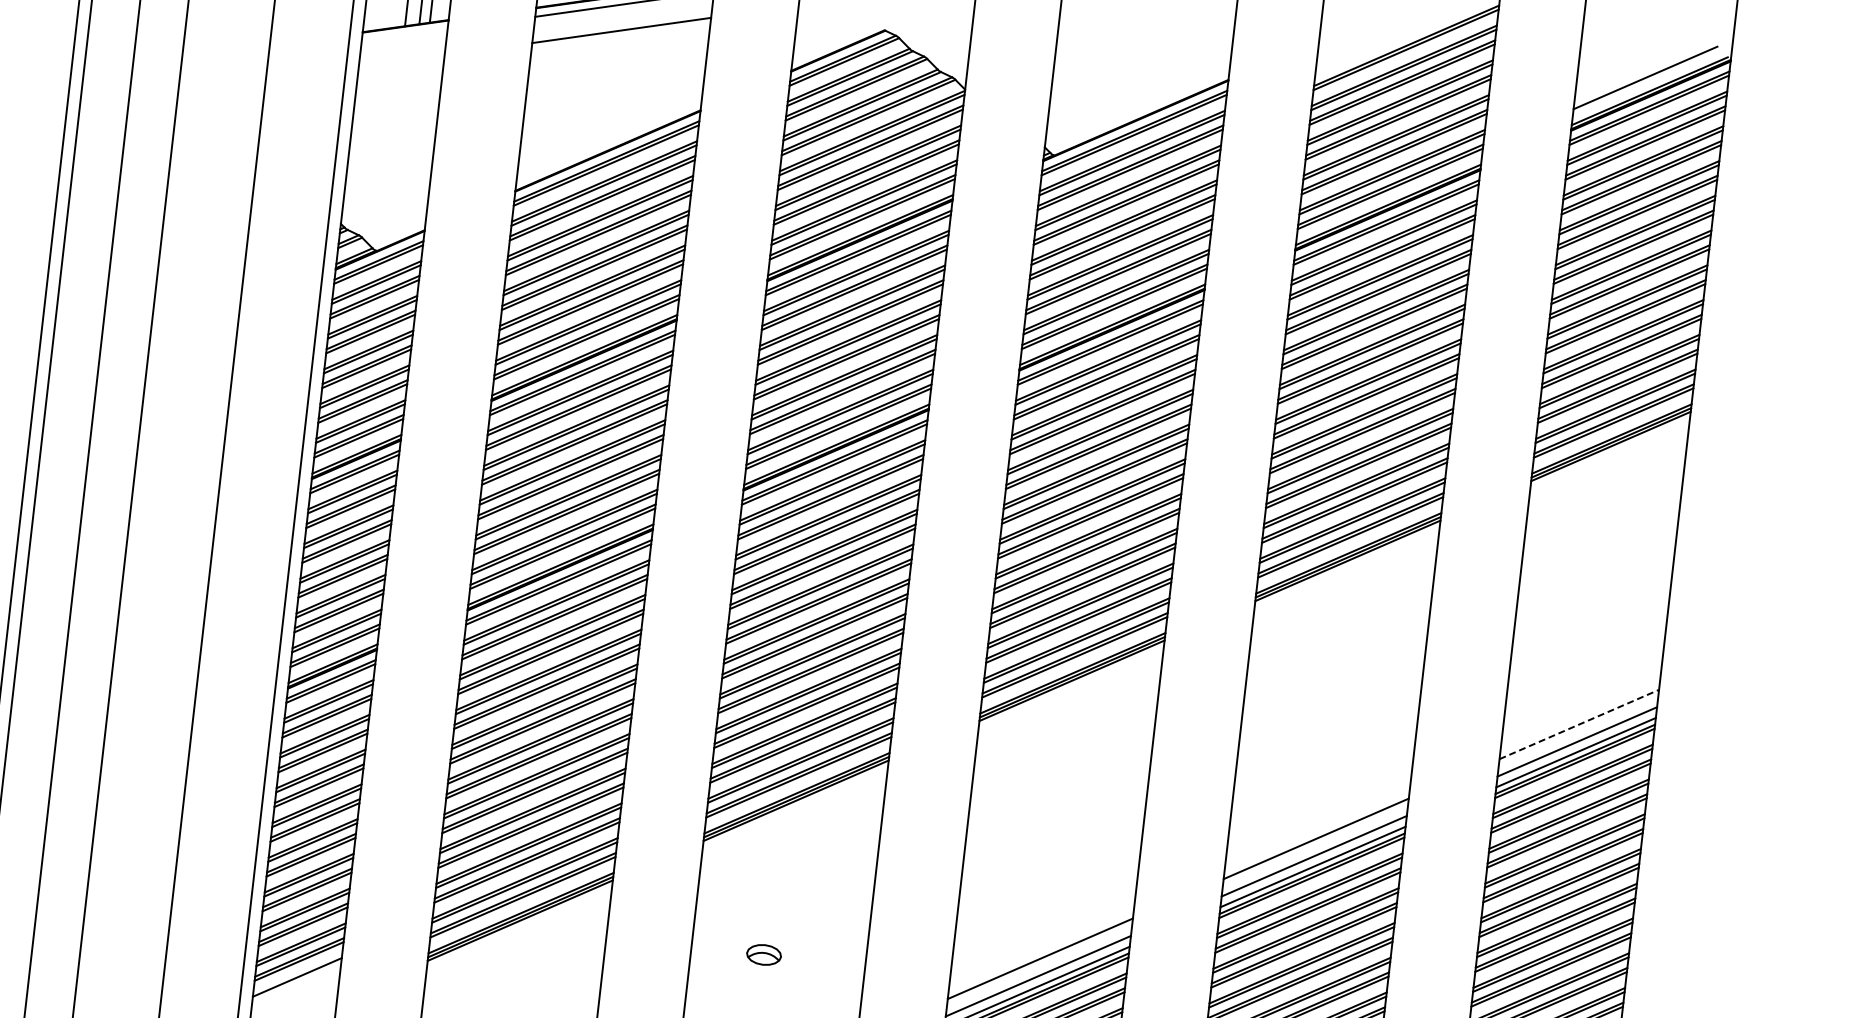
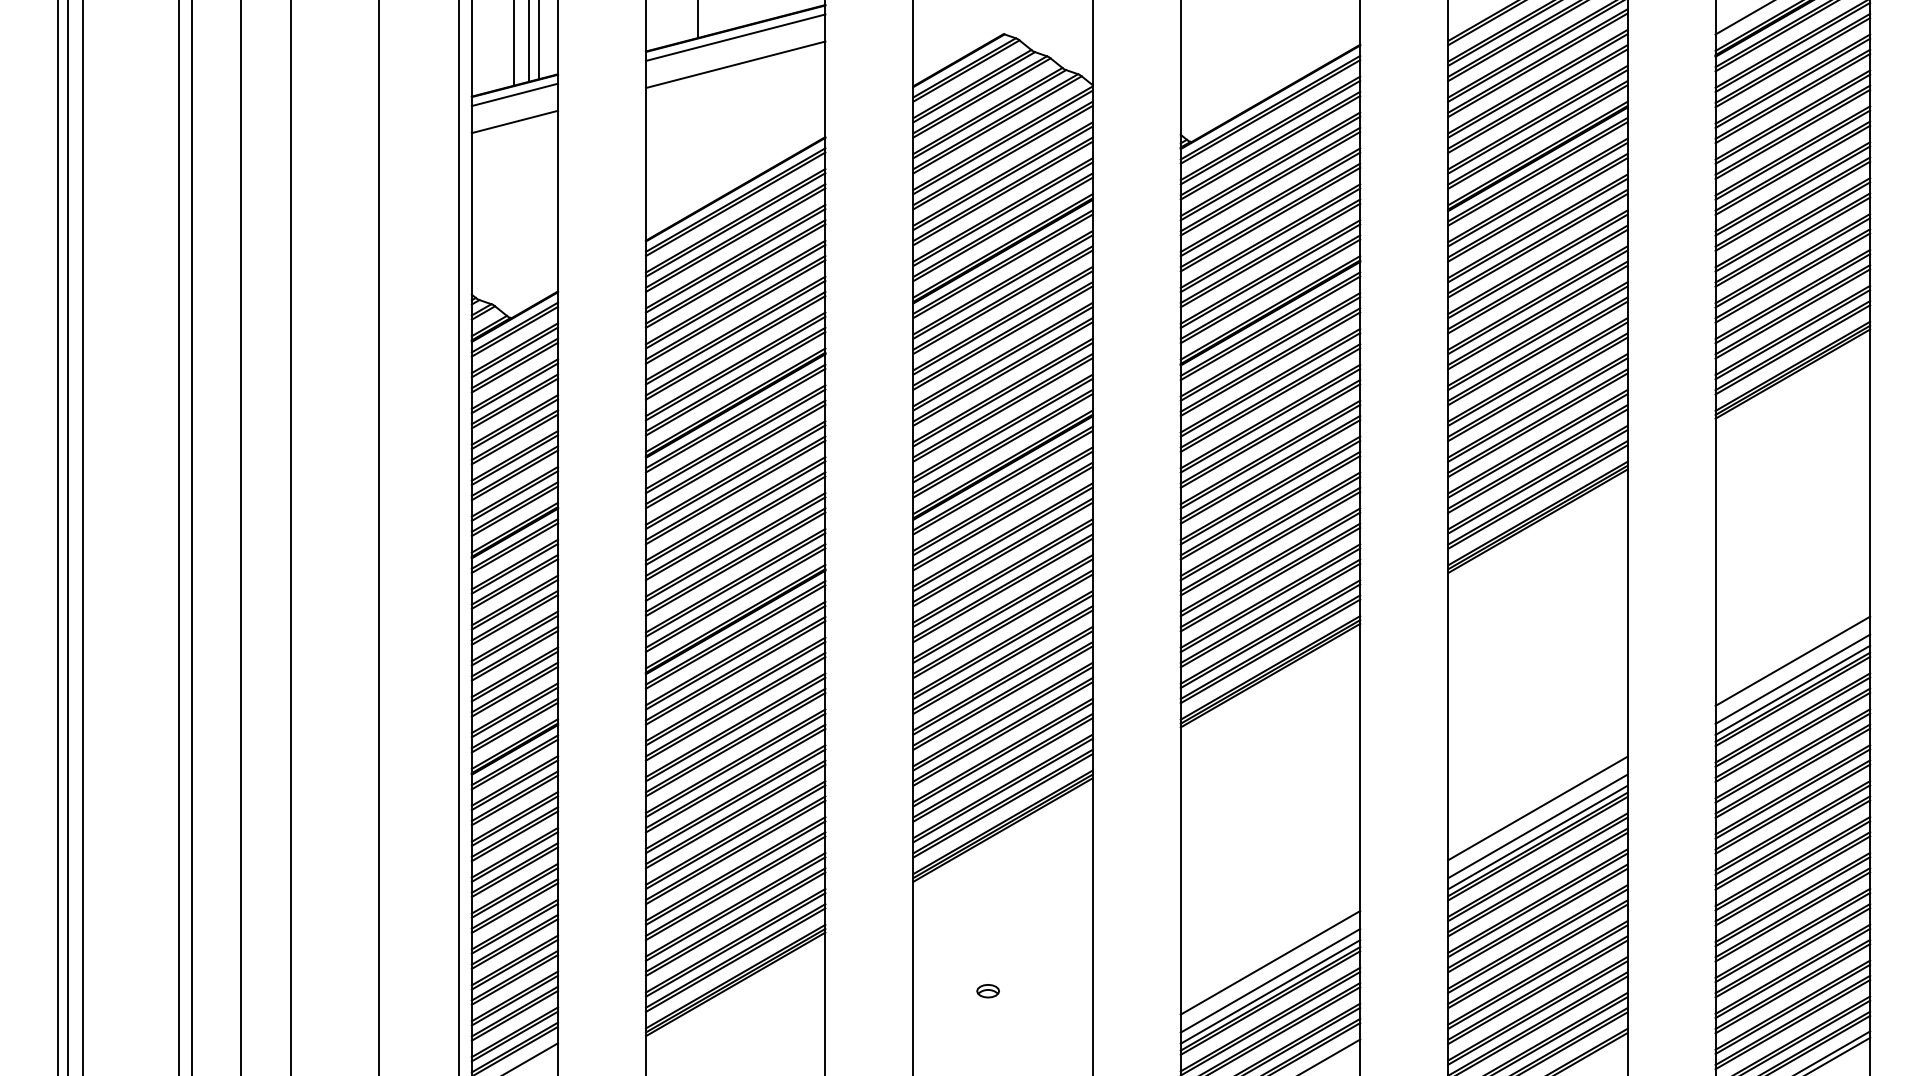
line: (404, 34) -> (514, 94), added
line: (401, 60) -> (514, 121), added
line: (1579, 724) -> (1793, 661), dashed -> solid
part: (763, 955) -> (987, 991), size x0.62

